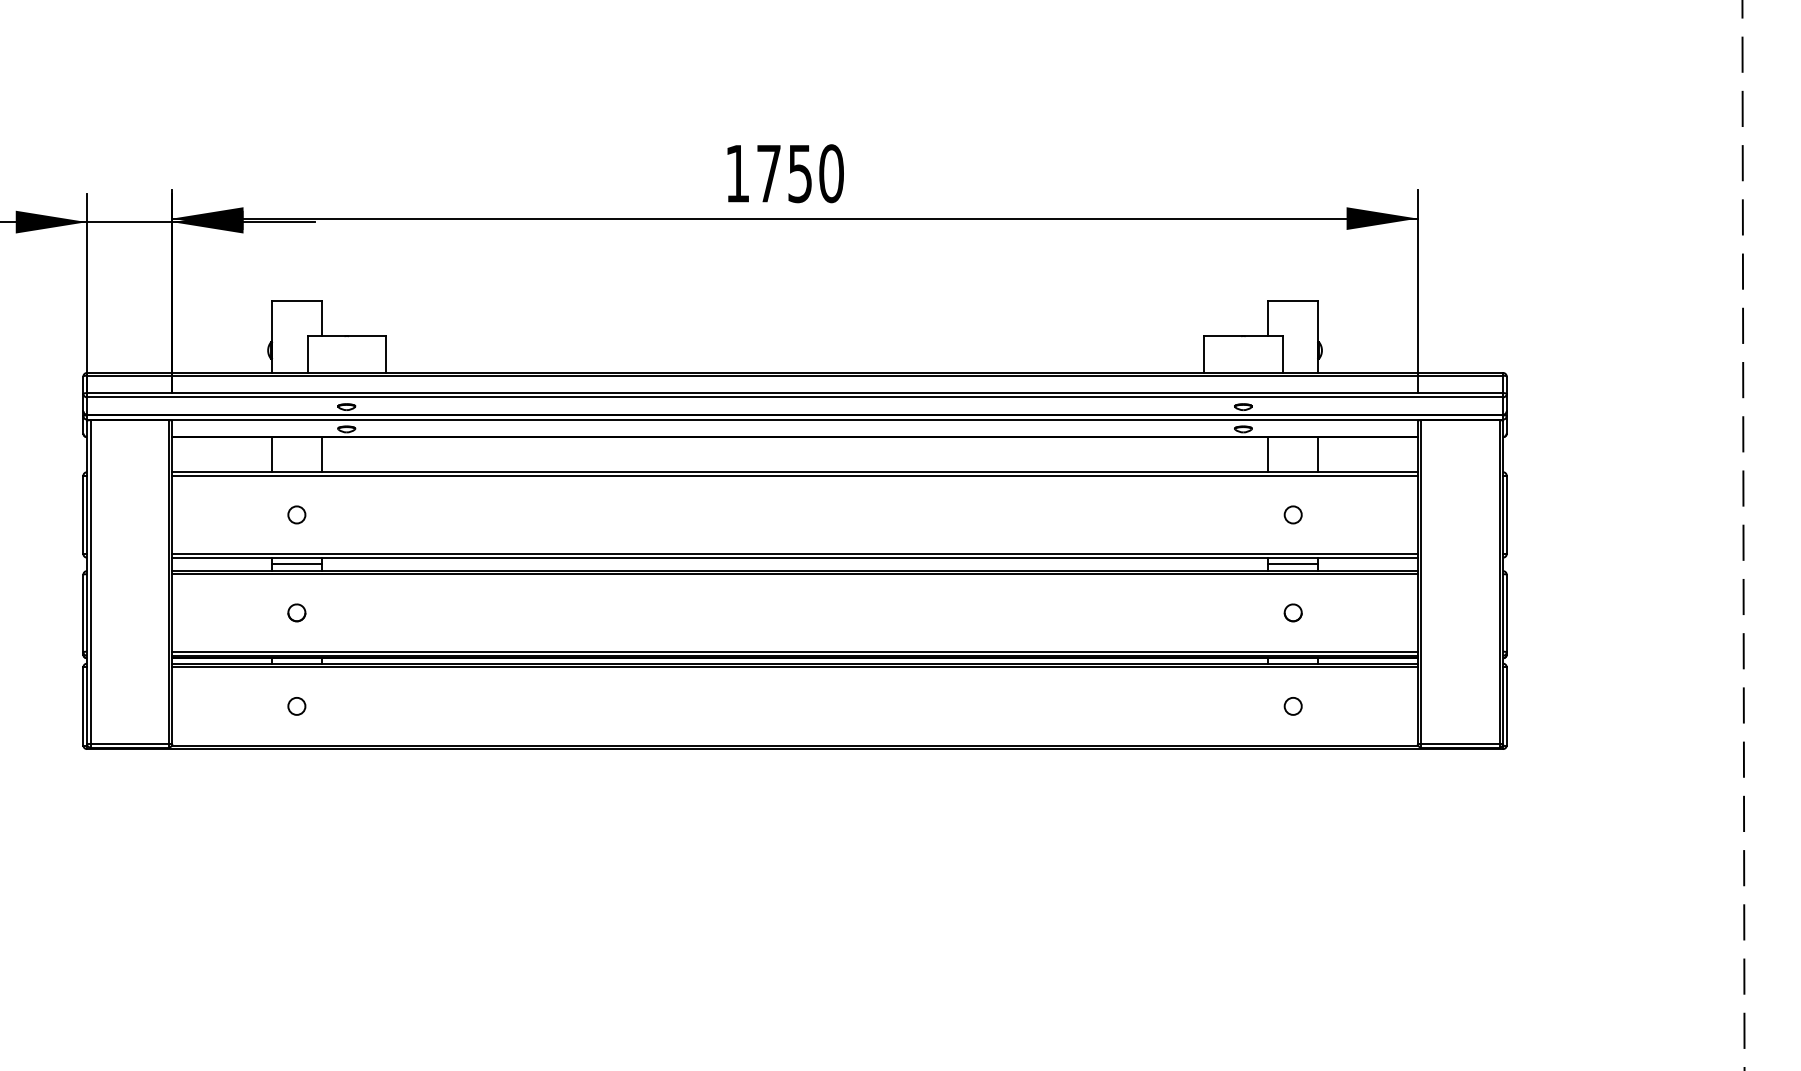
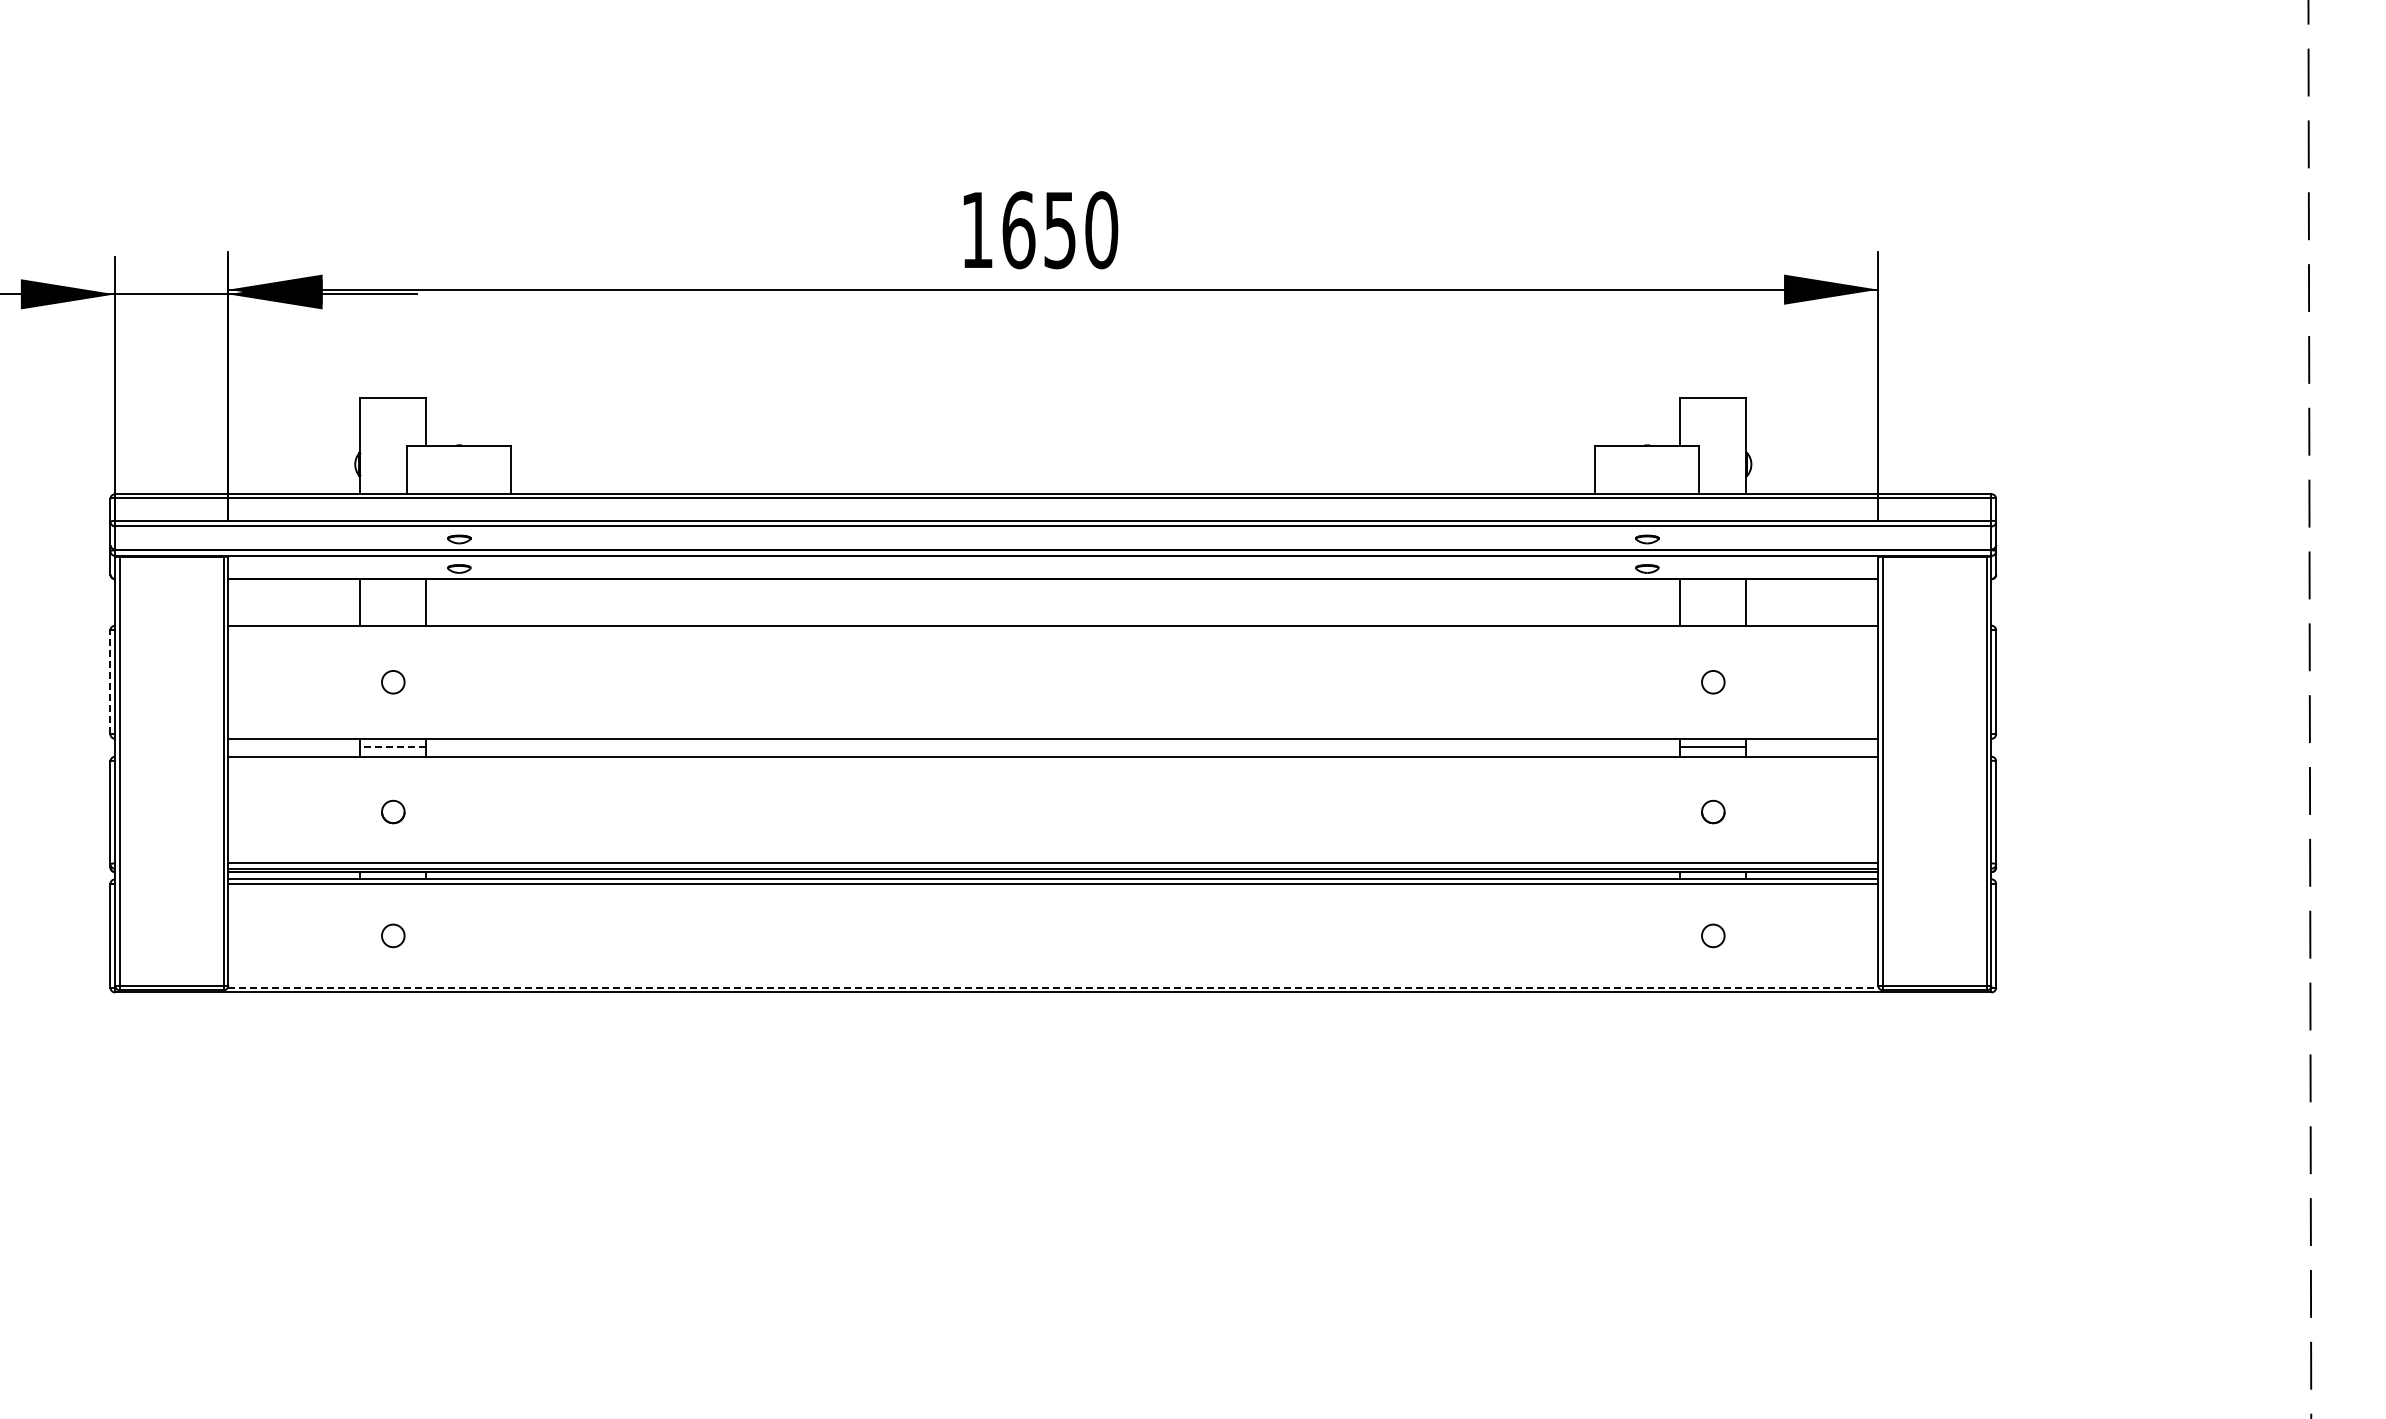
text: (768, 173) -> (1018, 230), 1750 -> 1650
line: (795, 475) -> (1053, 630), removed
line: (83, 515) -> (110, 682), solid -> dashed
line: (795, 554) -> (1053, 734), removed
line: (296, 564) -> (392, 747), solid -> dashed
line: (795, 573) -> (1053, 760), removed
line: (795, 745) -> (1053, 987), solid -> dashed

